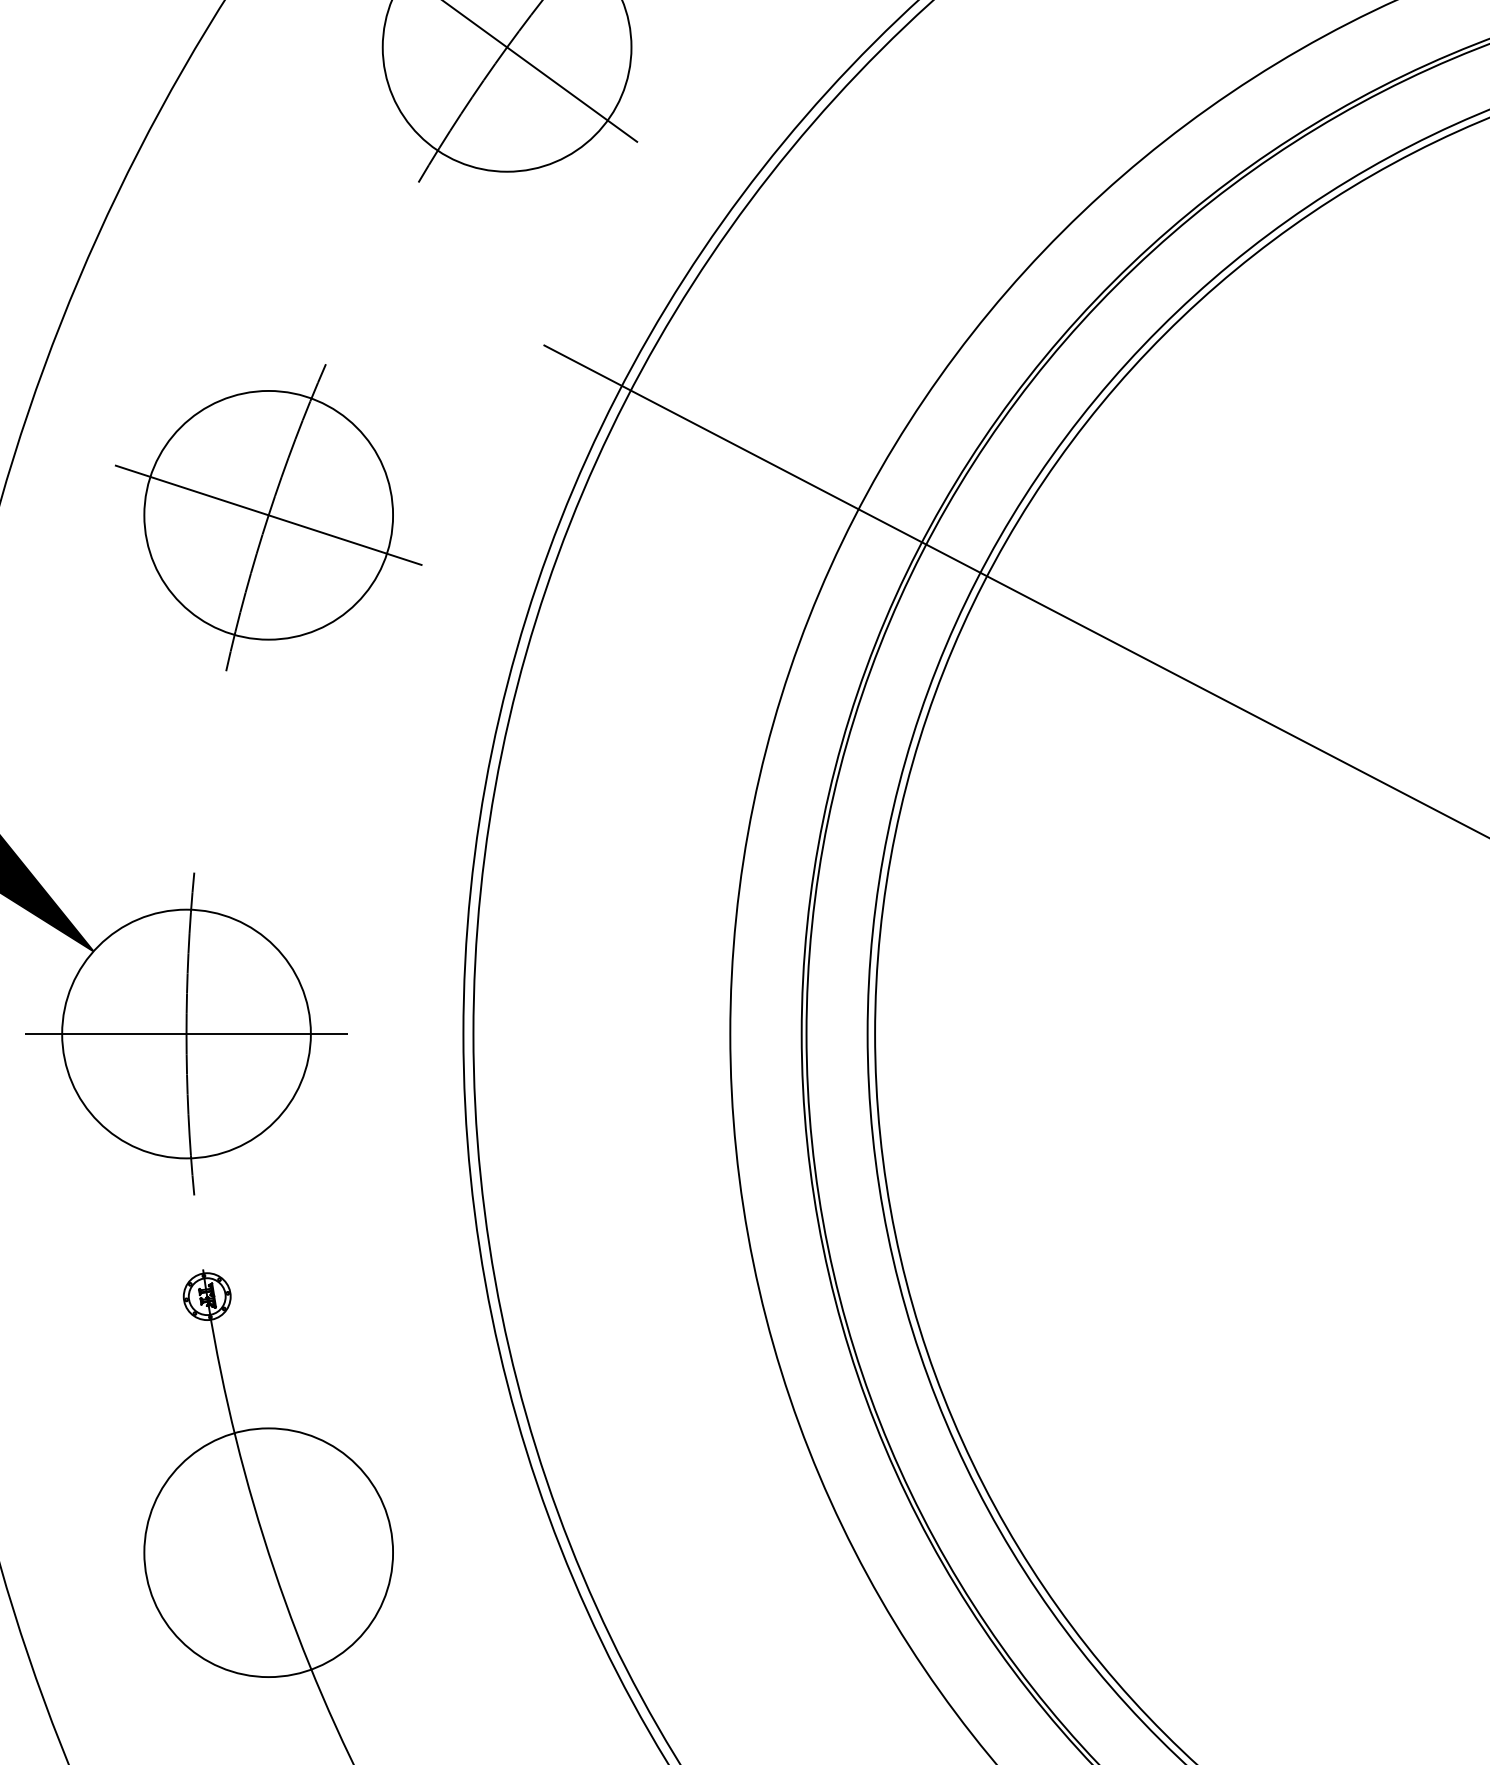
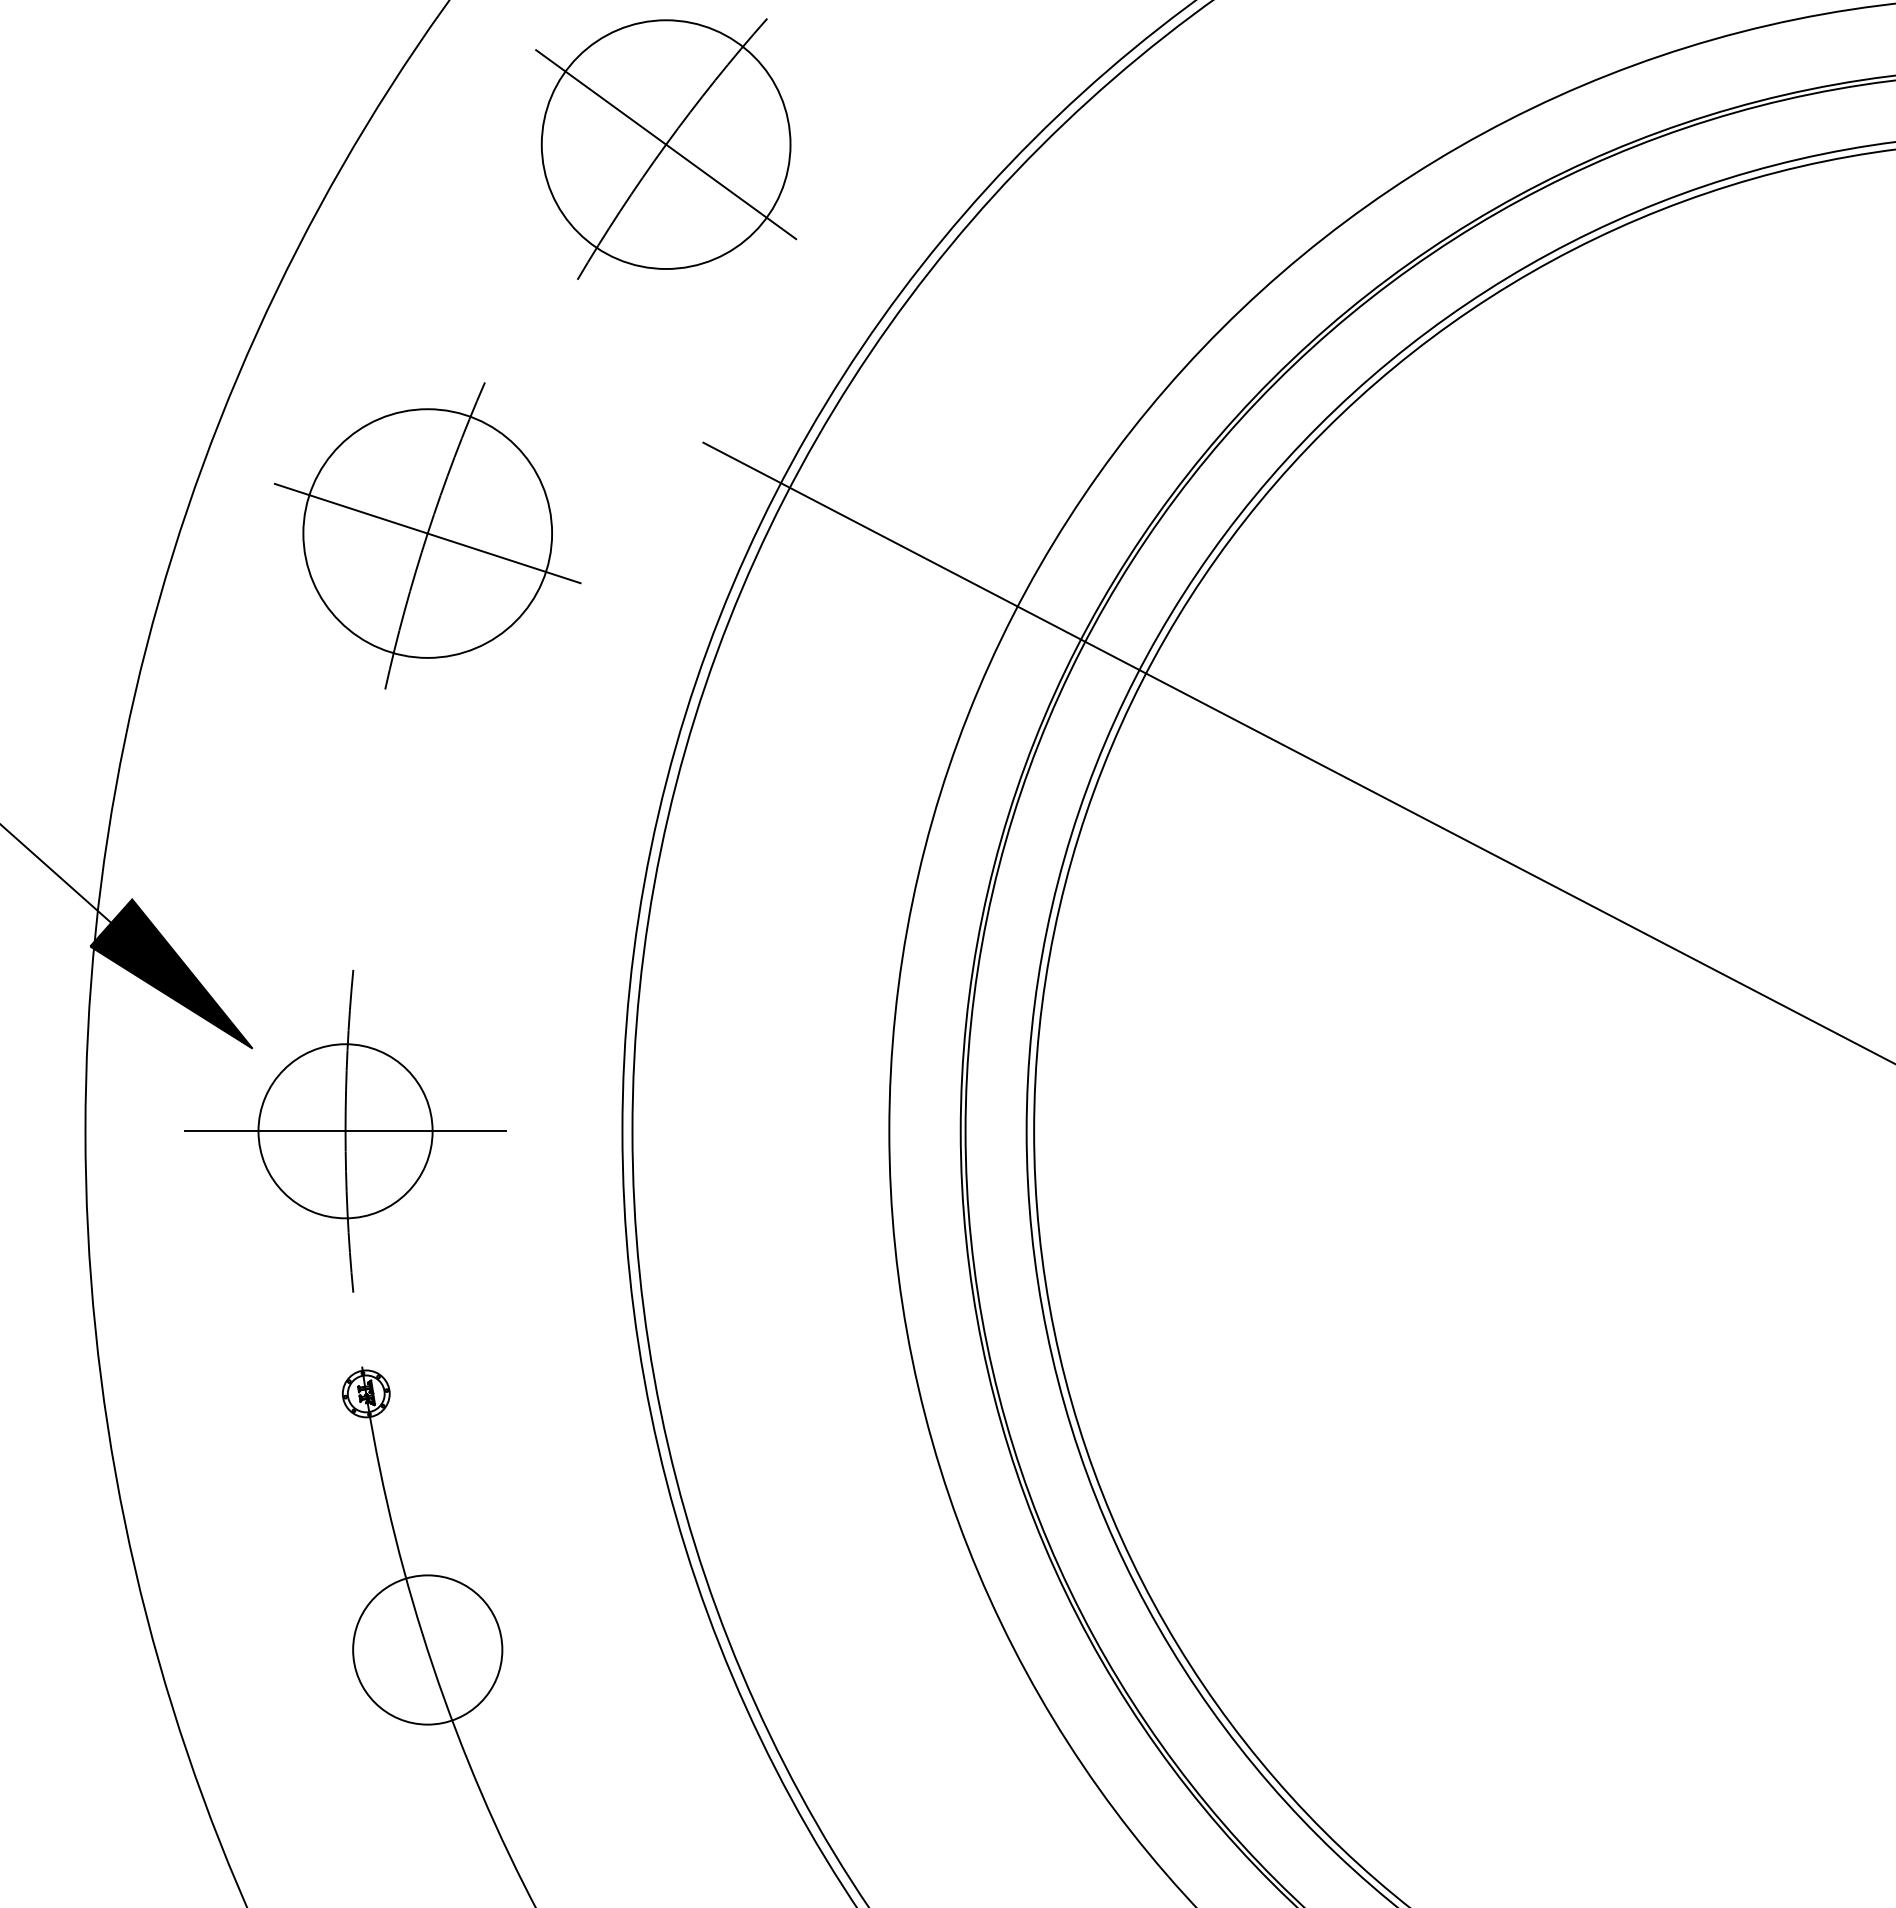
part: (268, 517) -> (427, 535), moved
circle: (186, 1033) -> (345, 1130), size x0.7
circle: (268, 1552) -> (427, 1649), size x0.6

